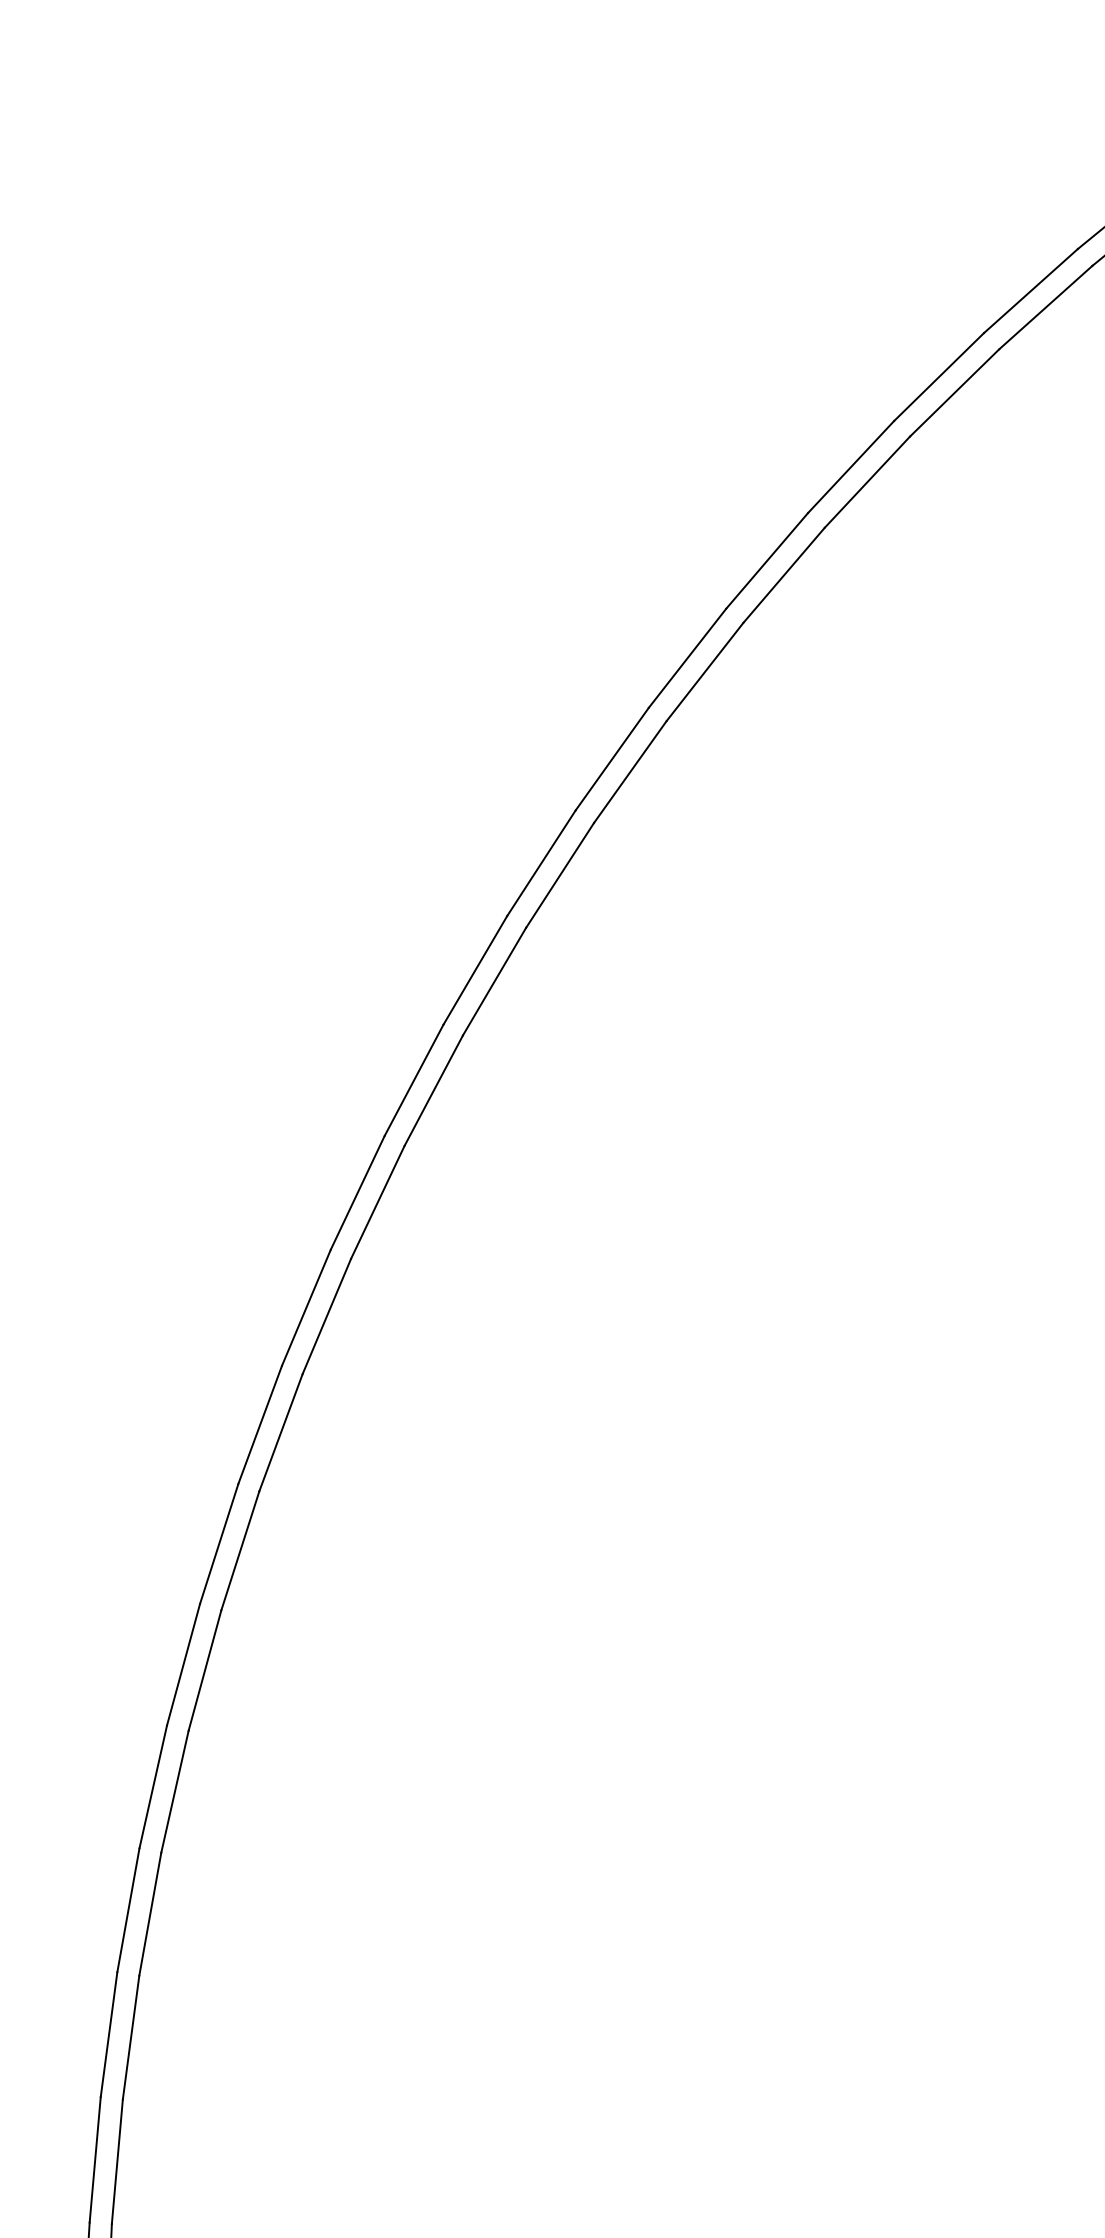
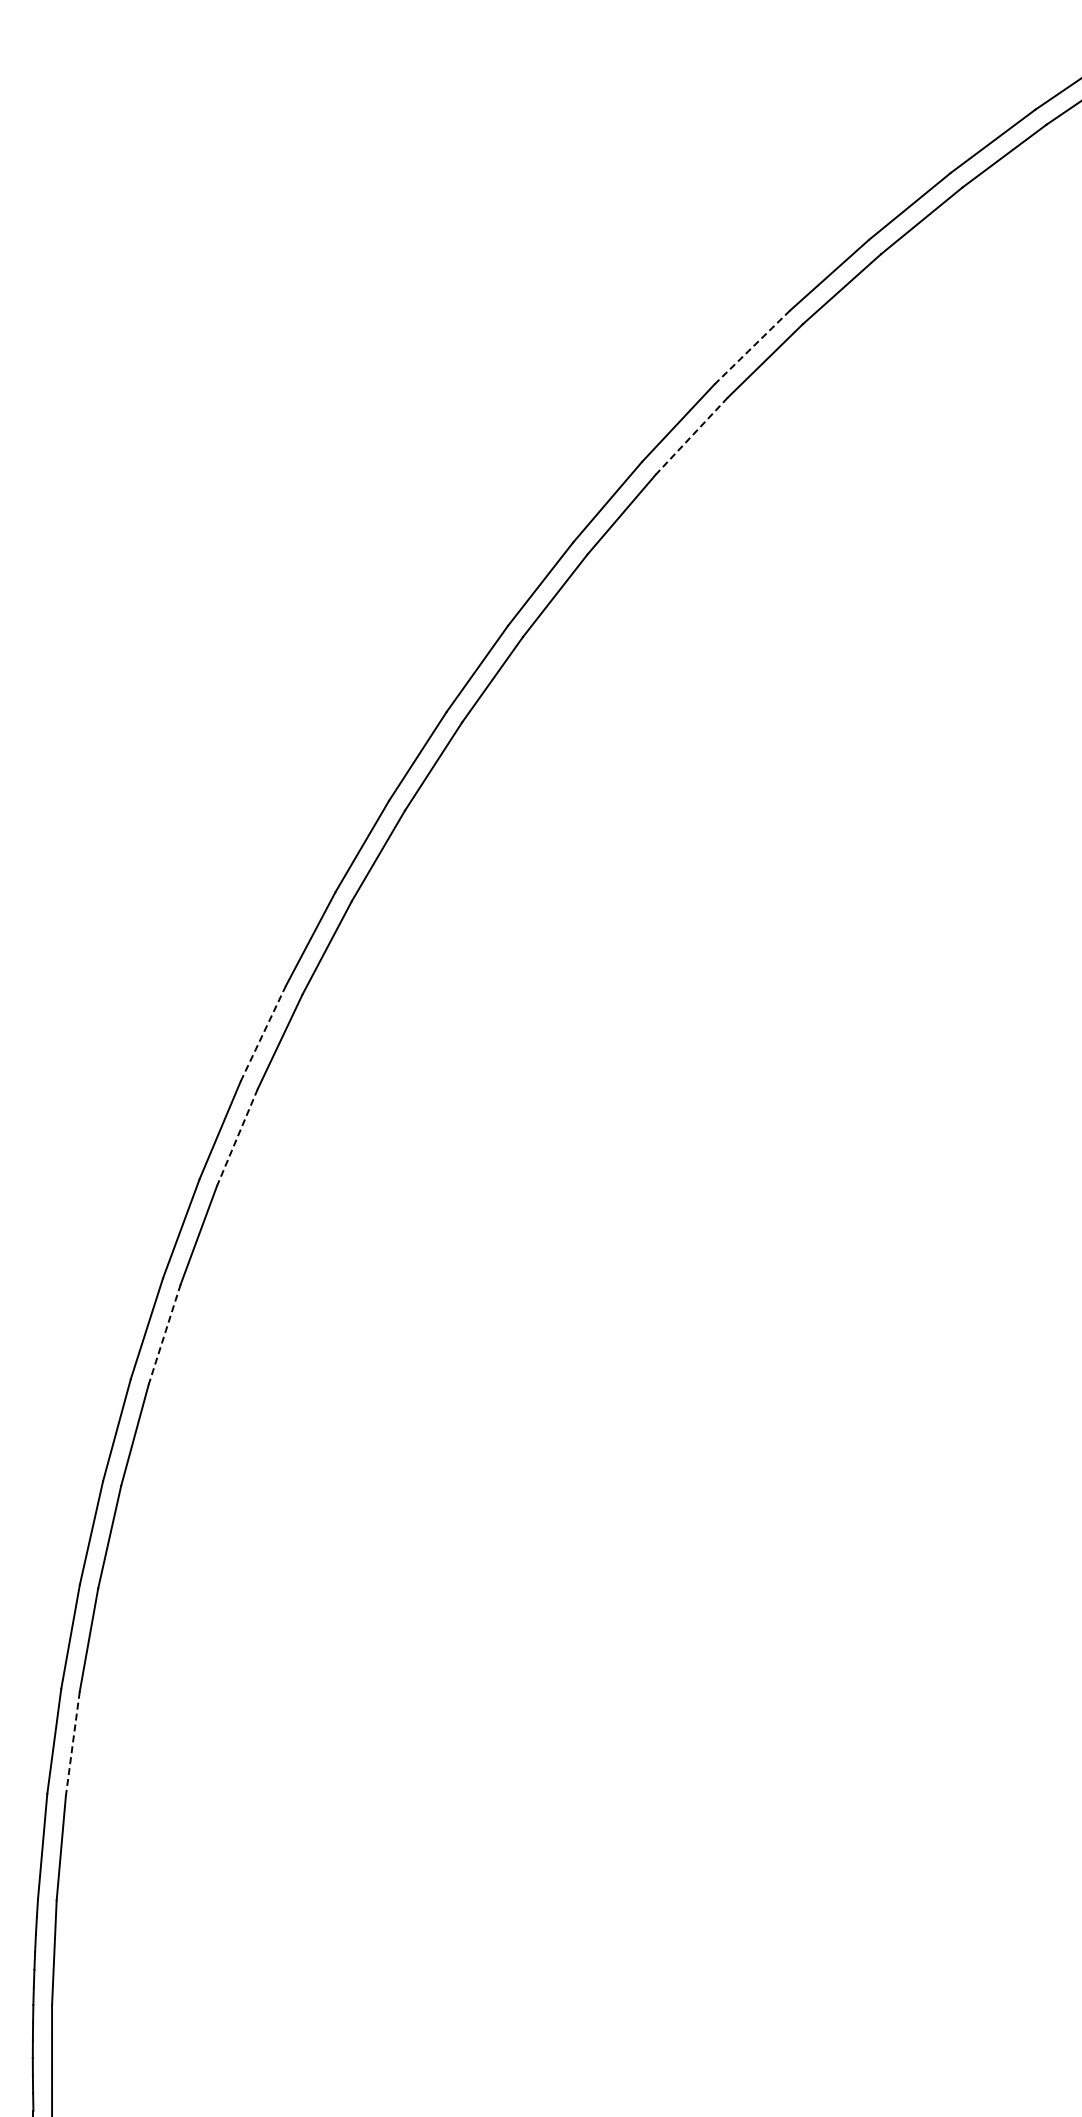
line: (939, 376) -> (752, 347), solid -> dashed
line: (866, 482) -> (691, 436), solid -> dashed
line: (357, 1192) -> (263, 1033), solid -> dashed
line: (326, 1316) -> (237, 1137), solid -> dashed
line: (240, 1550) -> (164, 1334), solid -> dashed
line: (130, 2037) -> (72, 1743), solid -> dashed

